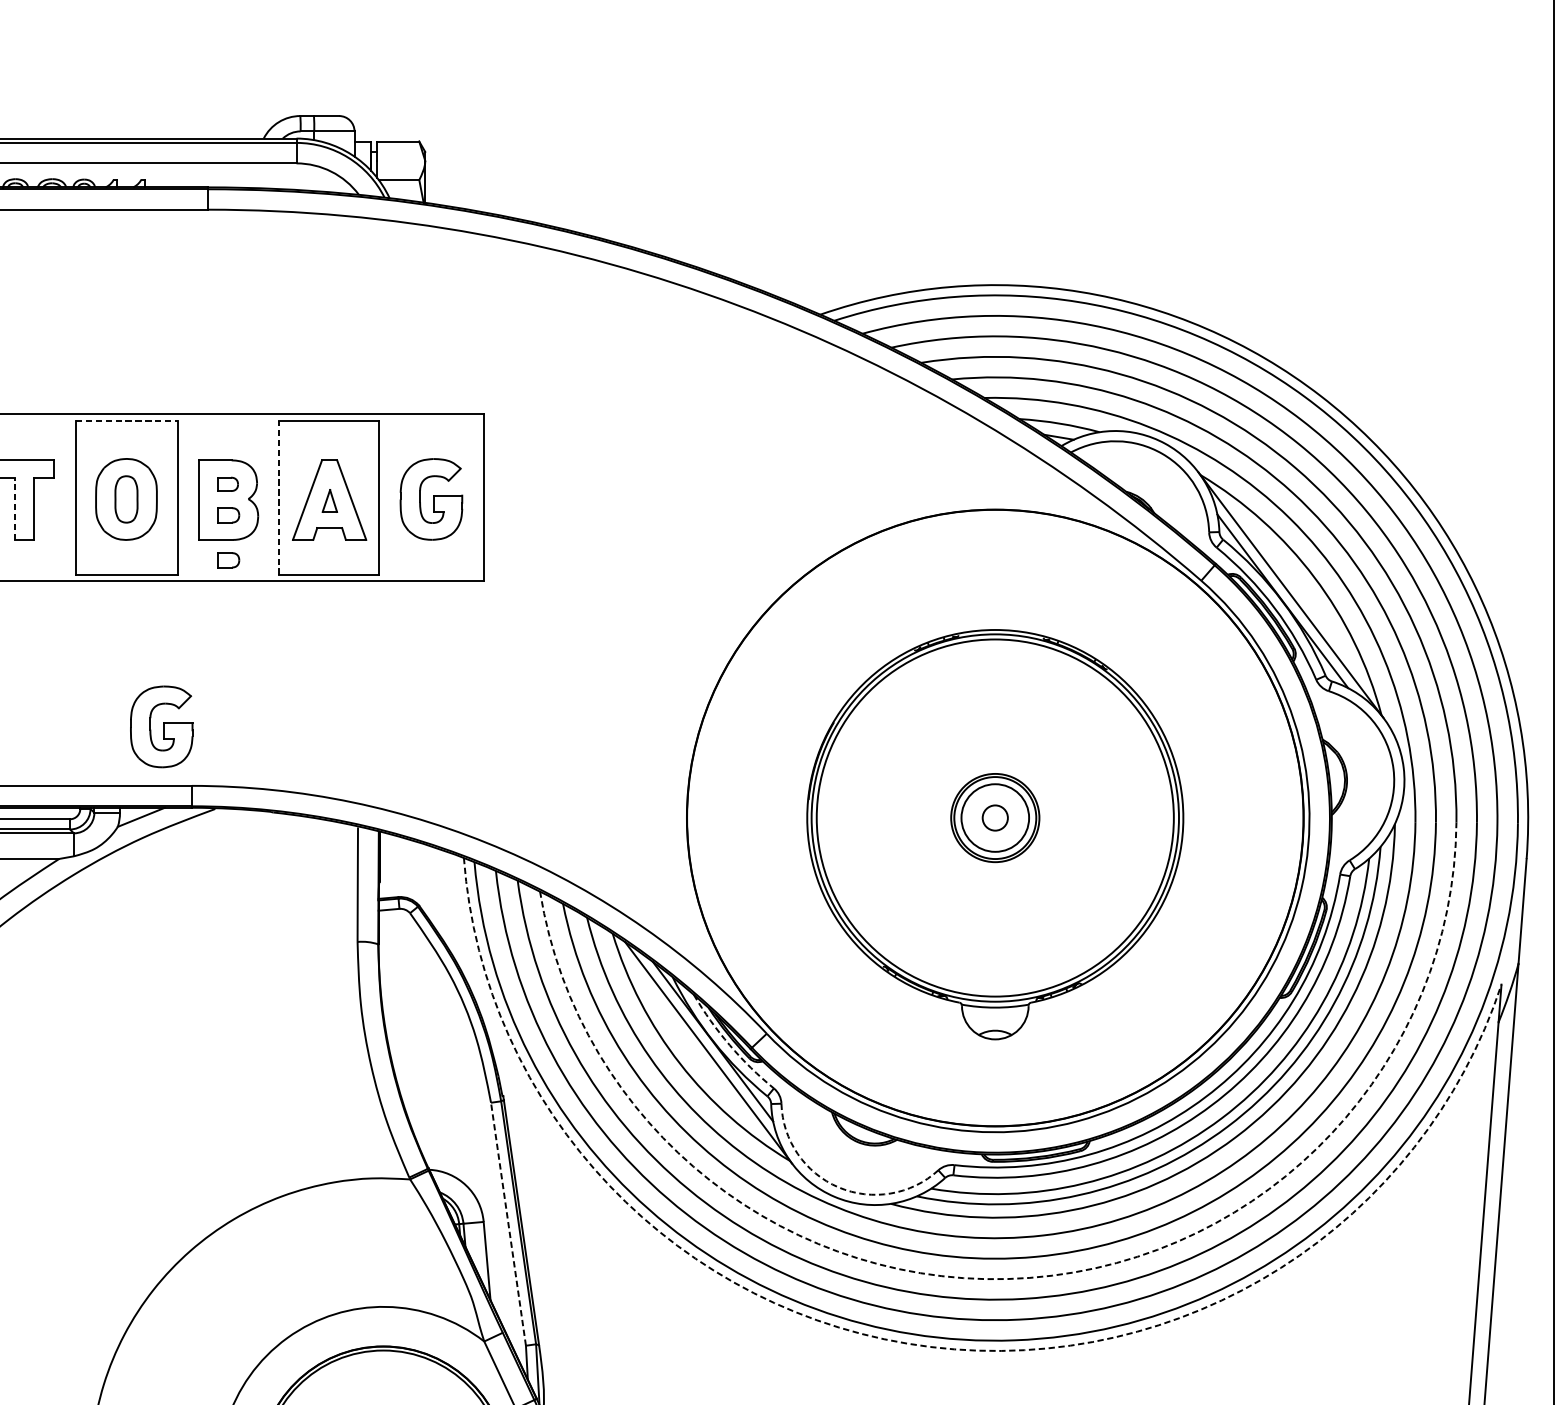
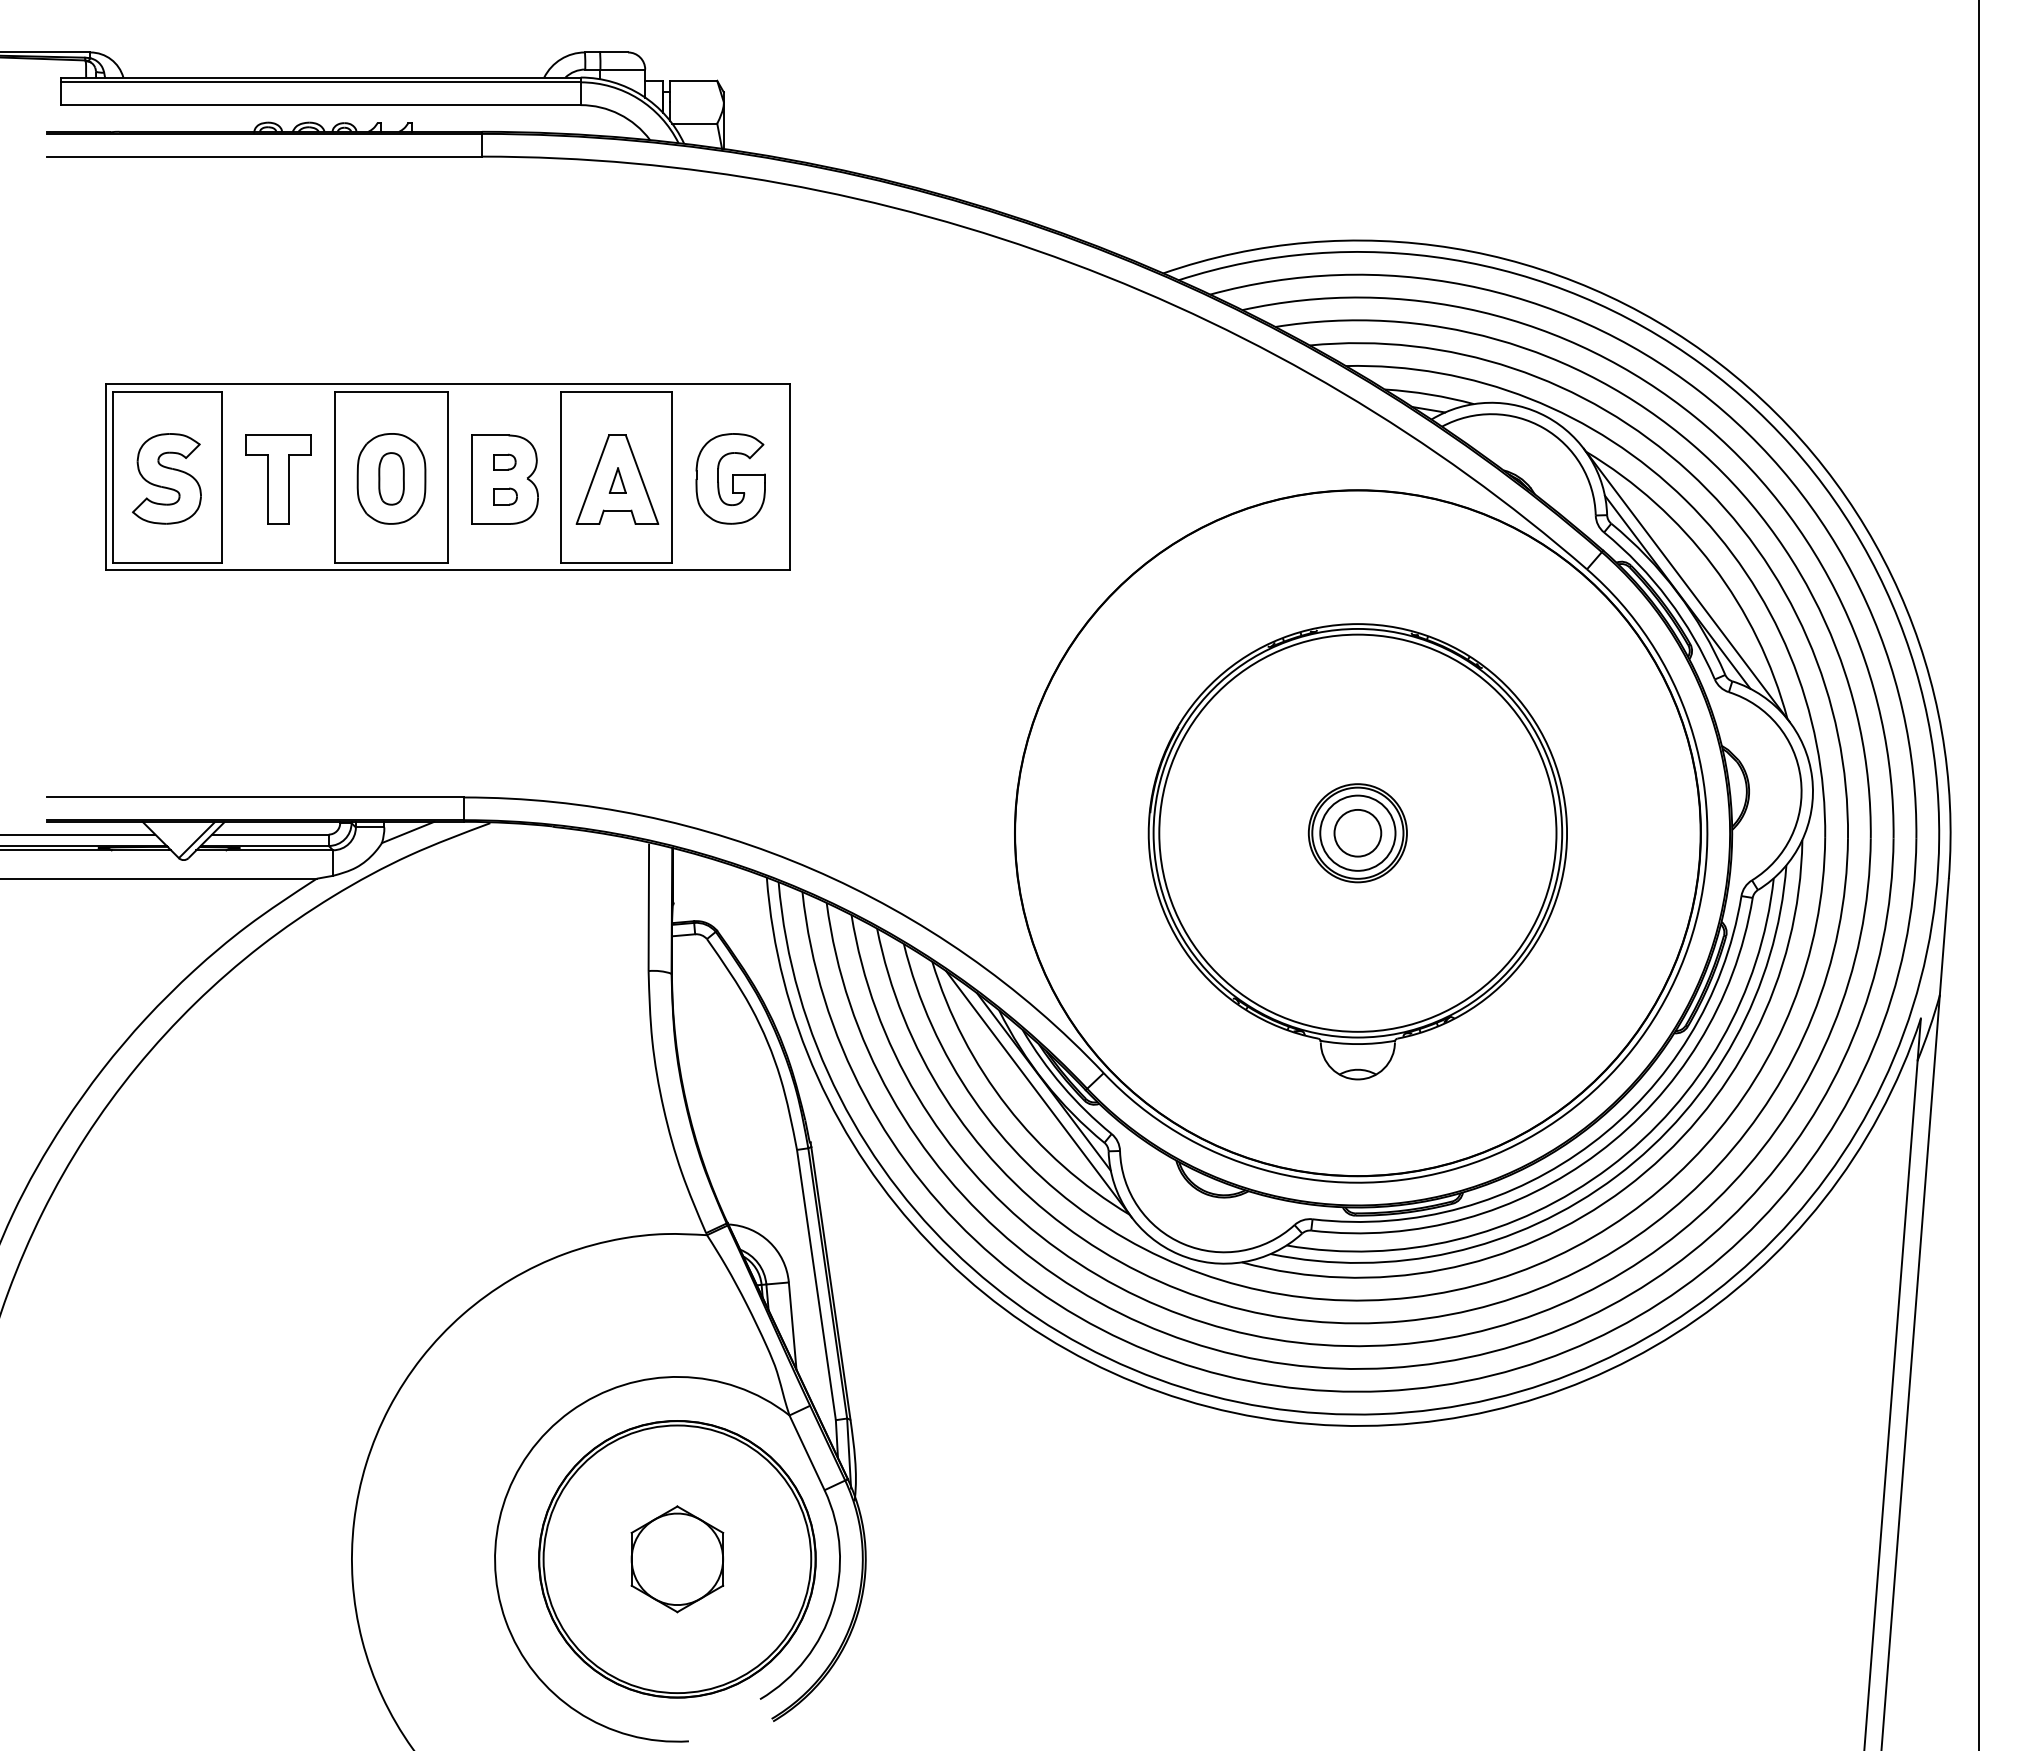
line: (127, 421) -> (392, 392), dashed -> solid
line: (279, 497) -> (561, 476), dashed -> solid
line: (14, 508) -> (267, 489), dashed -> solid
part: (228, 560) -> (505, 546), removed
part: (161, 726) -> (430, 731), removed
circle: (994, 817) -> (1357, 832), size x1.67
arc: (729, 1044) -> (1062, 1085), dashed -> solid
arc: (838, 1187) -> (1183, 1244), dashed -> solid
line: (508, 1224) -> (816, 1285), dashed -> solid
arc: (1030, 1277) -> (1396, 1344), dashed -> solid
arc: (931, 1346) -> (1286, 1421), dashed -> solid

